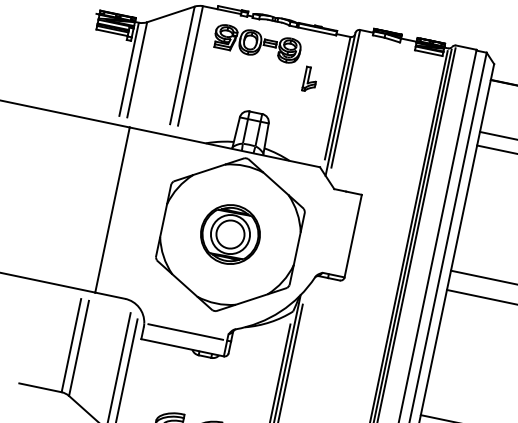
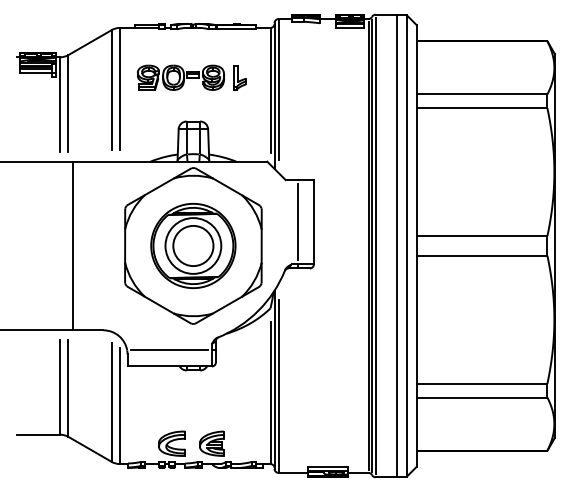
part: (257, 43) -> (180, 77), moved
line: (337, 232) -> (297, 222), added
part: (230, 234) -> (193, 245), size x1.43

